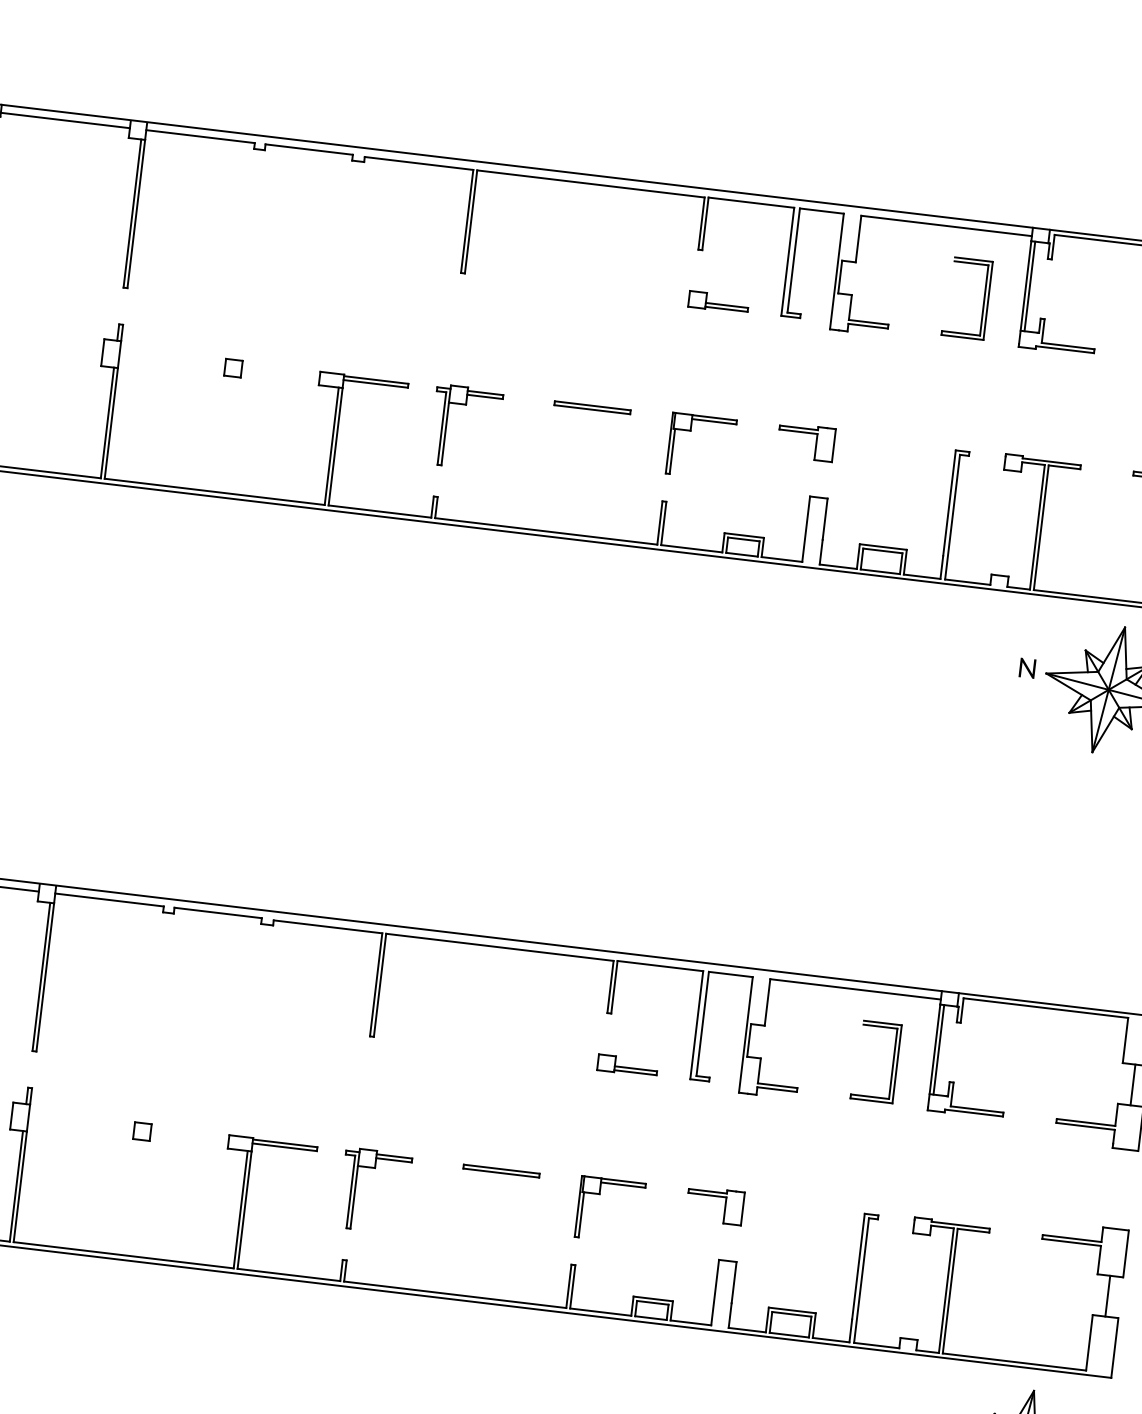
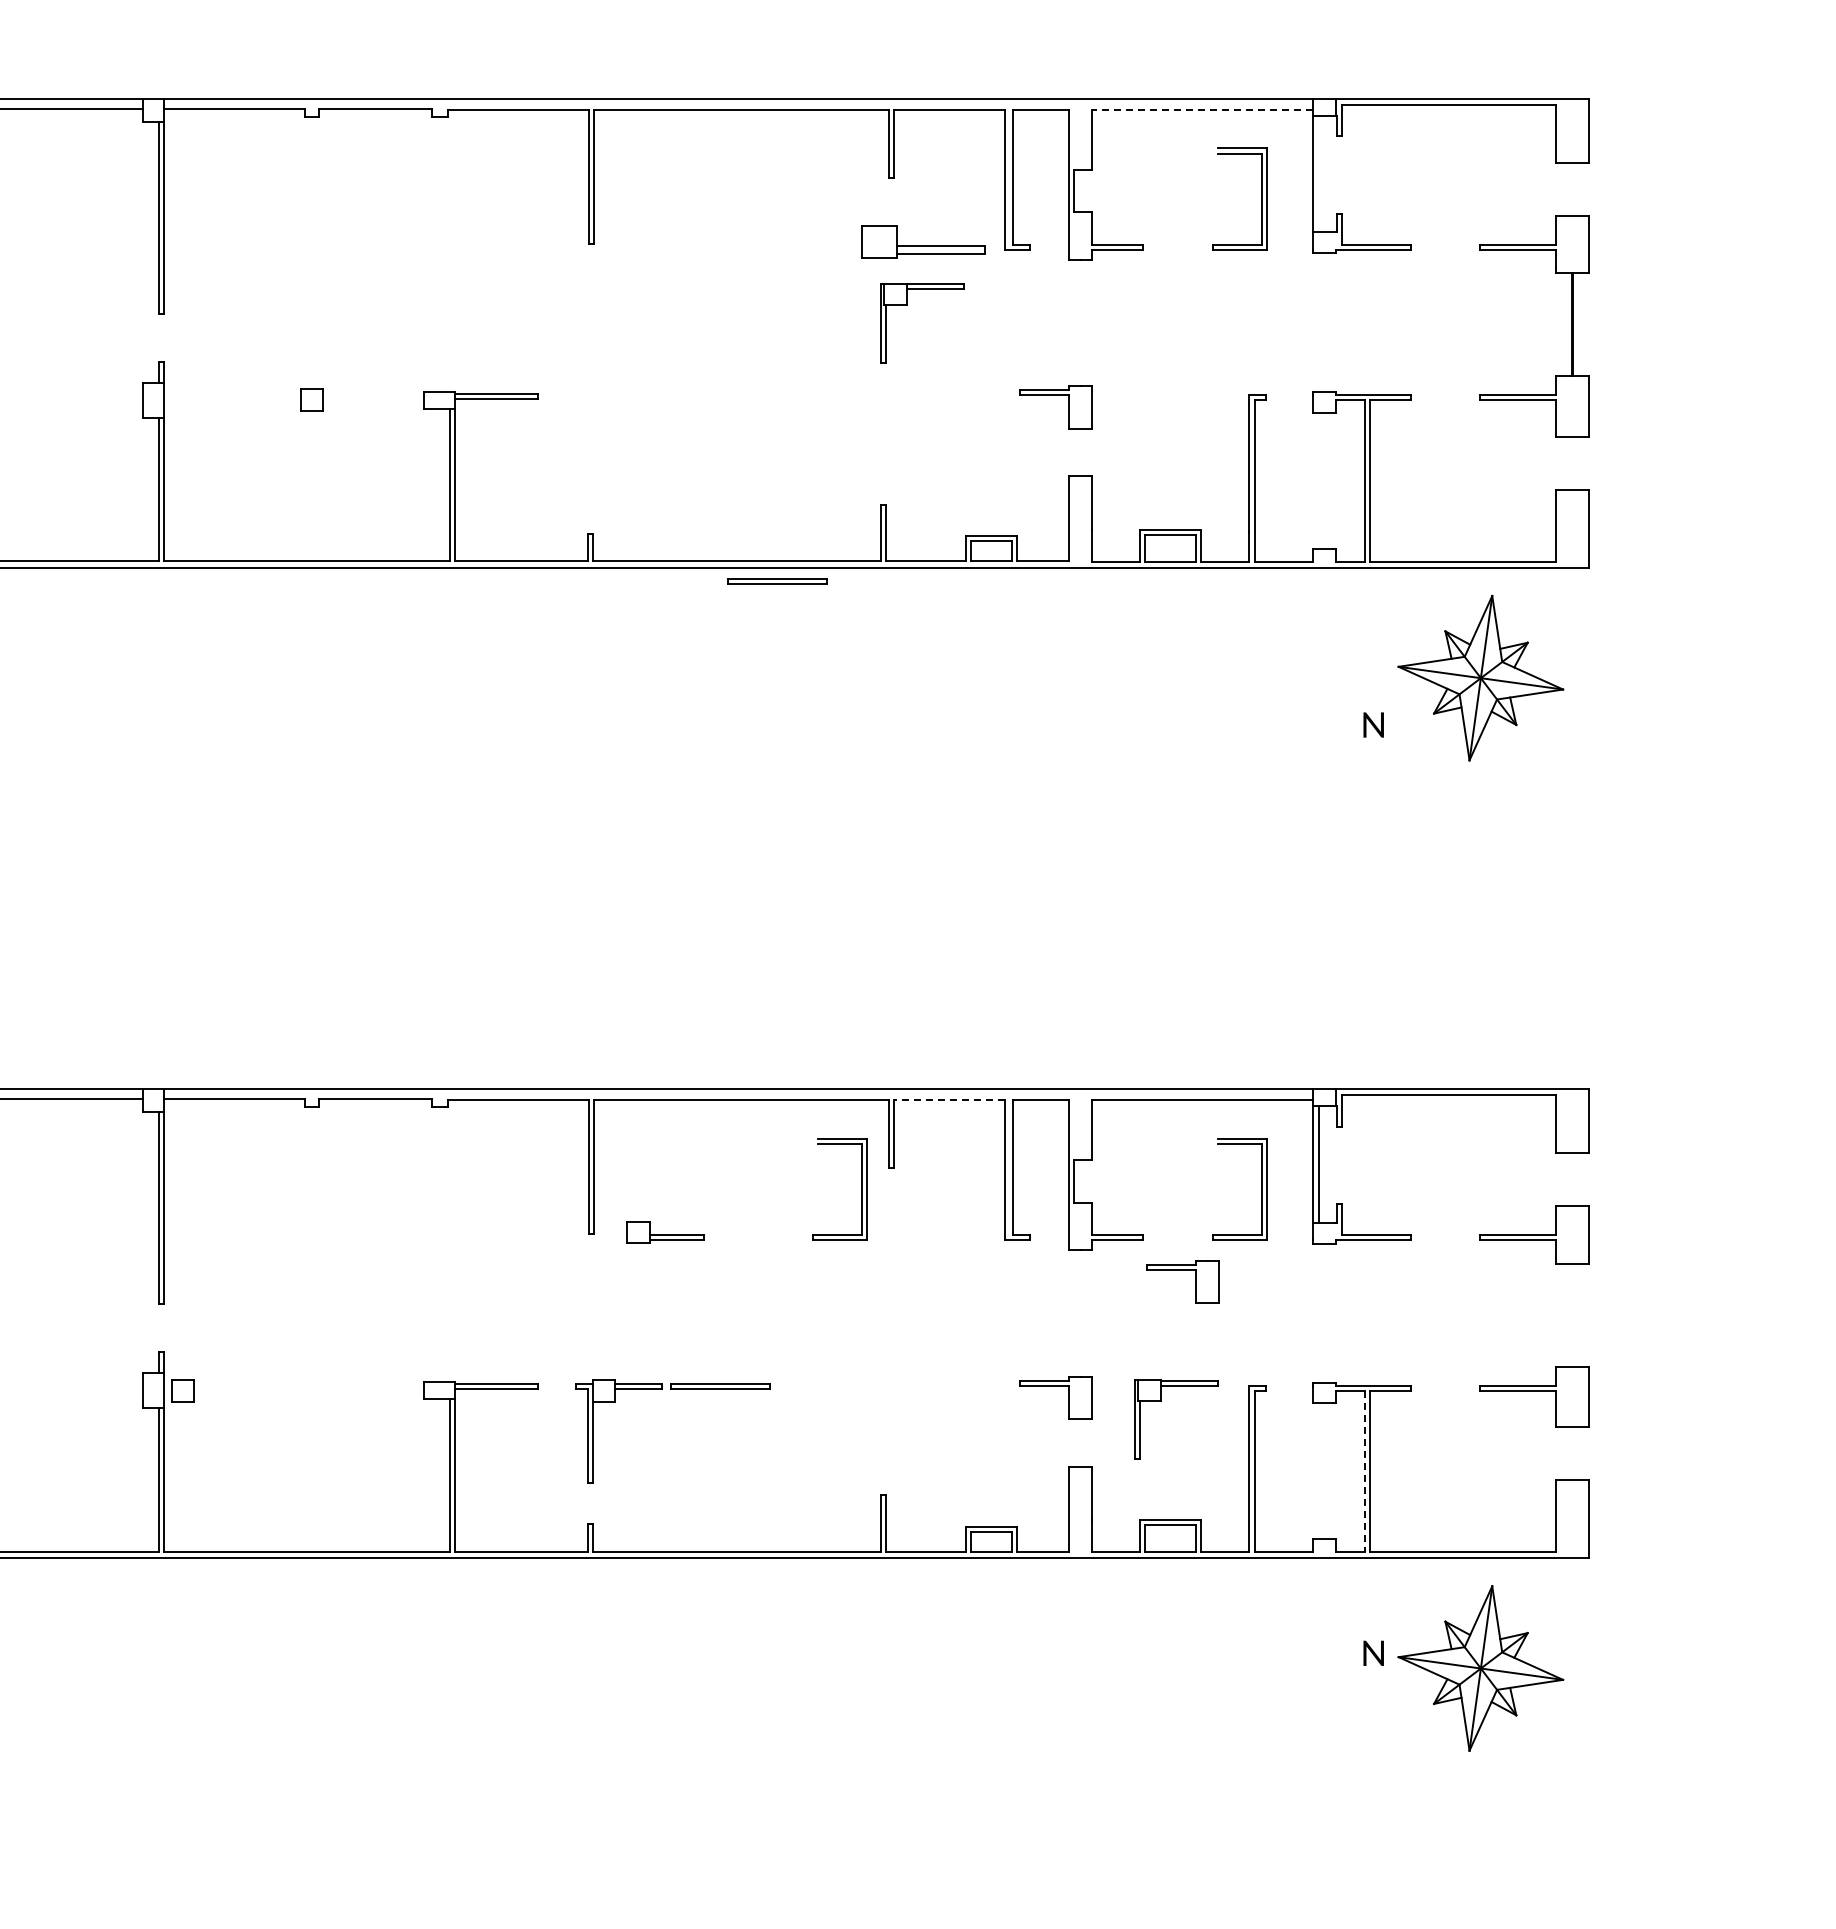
line: (946, 225) -> (1202, 109), solid -> dashed
line: (1029, 286) -> (1318, 174), removed
part: (718, 301) -> (922, 241), size x1.6
part: (592, 408) -> (777, 581), moved
part: (446, 425) -> (593, 440), removed
part: (691, 431) -> (907, 305), moved
text: (1027, 667) -> (1373, 724), moved
line: (660, 965) -> (949, 1099), solid -> dashed
part: (584, 1027) -> (861, 1189), added
part: (627, 1065) -> (665, 1232), moved
line: (1133, 1084) -> (1572, 1179), removed
part: (824, 1119) -> (1182, 1270), added
part: (141, 1131) -> (182, 1390), moved
part: (501, 1171) -> (720, 1386), moved
part: (600, 1194) -> (1161, 1401), moved
line: (946, 1290) -> (1364, 1471), solid -> dashed
line: (1108, 1295) -> (1572, 1453), removed

